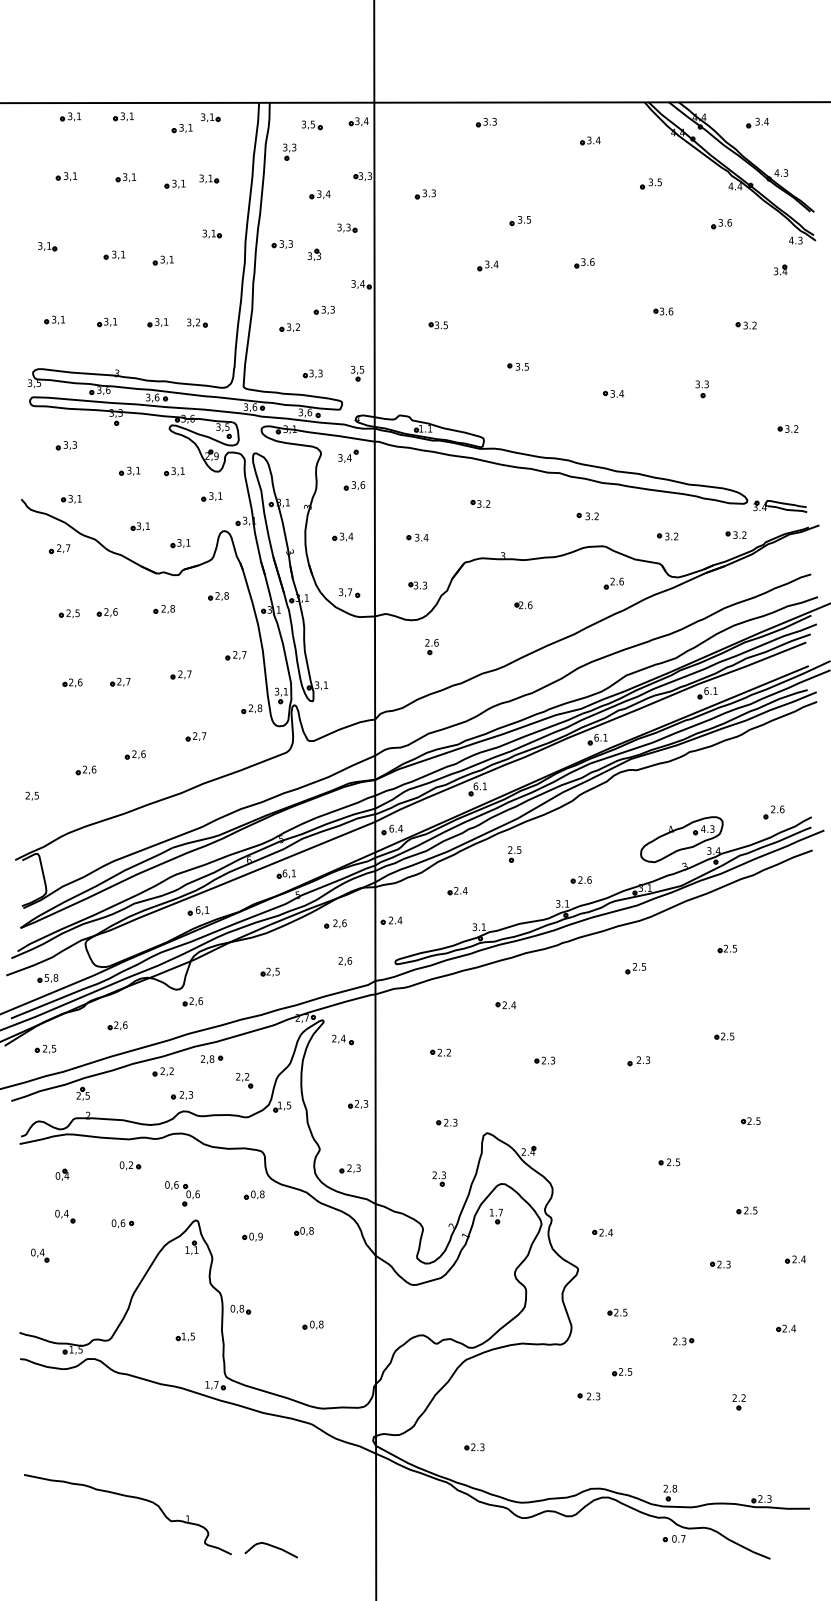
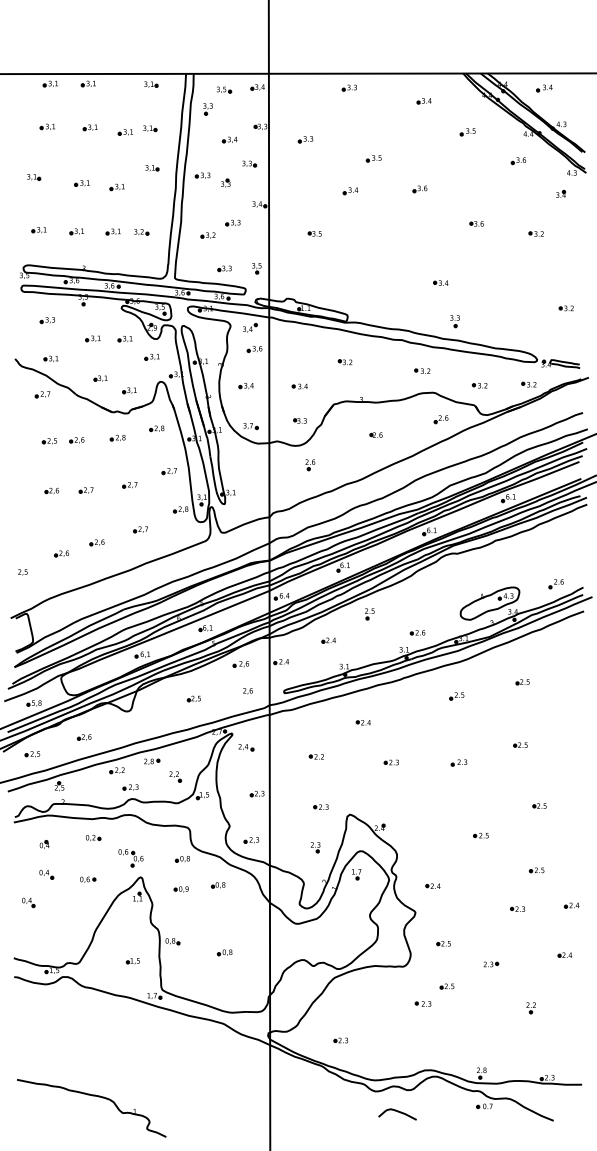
part: (181, 128) -> (130, 92), removed
part: (517, 366) -> (371, 263), removed
part: (701, 389) -> (454, 321), moved
part: (192, 1001) -> (138, 720), removed
part: (128, 1497) -> (92, 1096), moved
curve: (272, 1547) -> (398, 1112), moved

